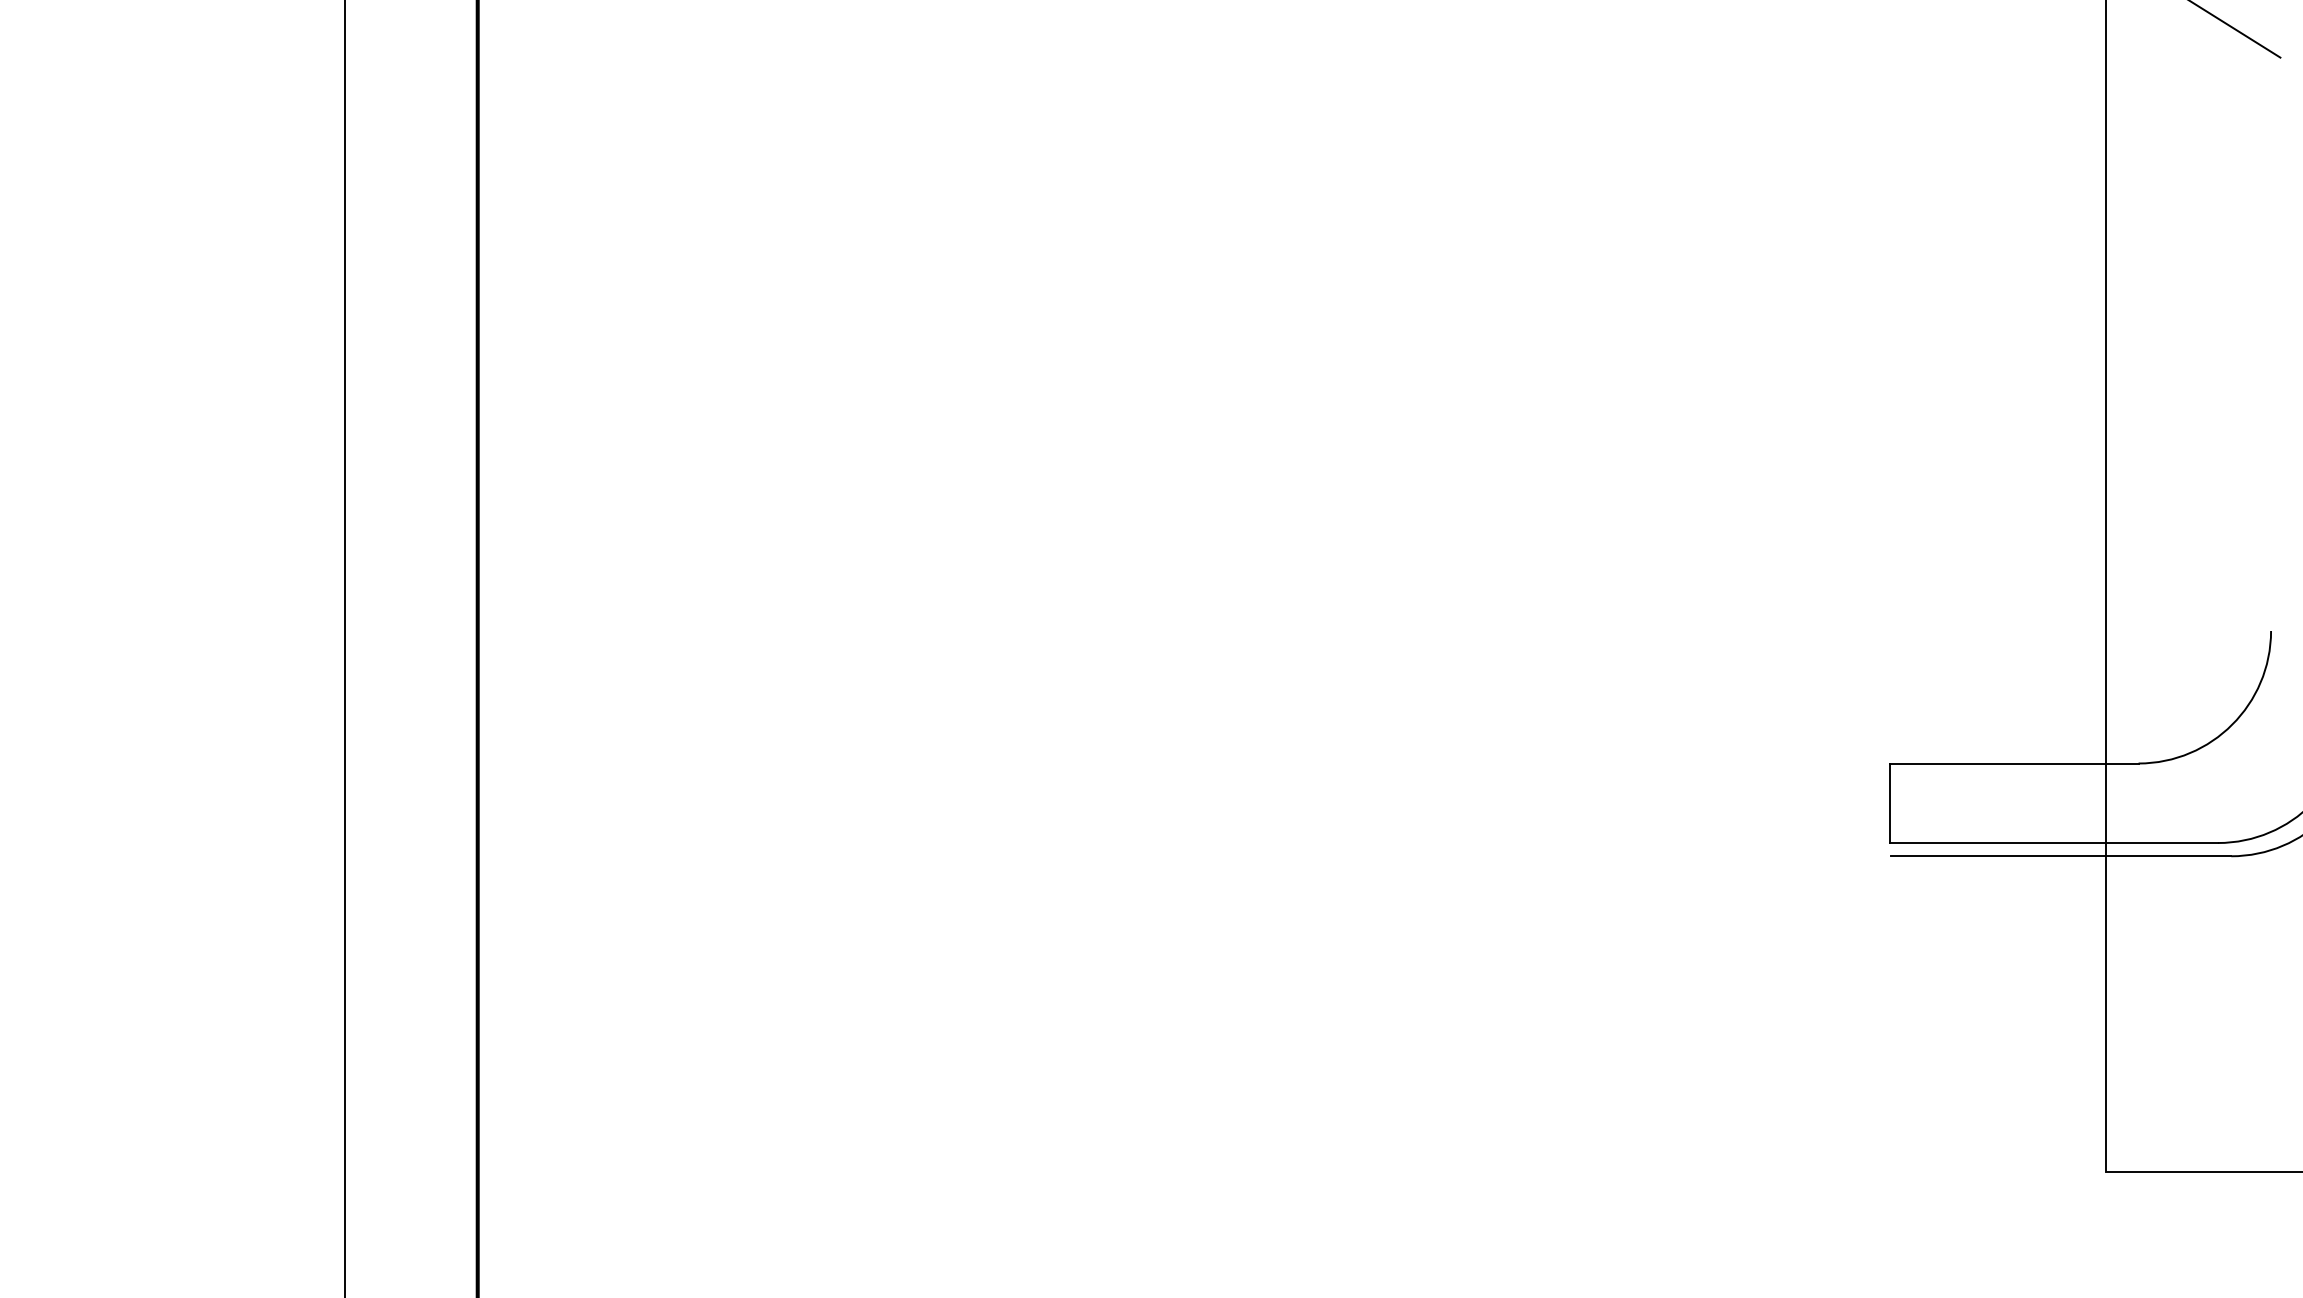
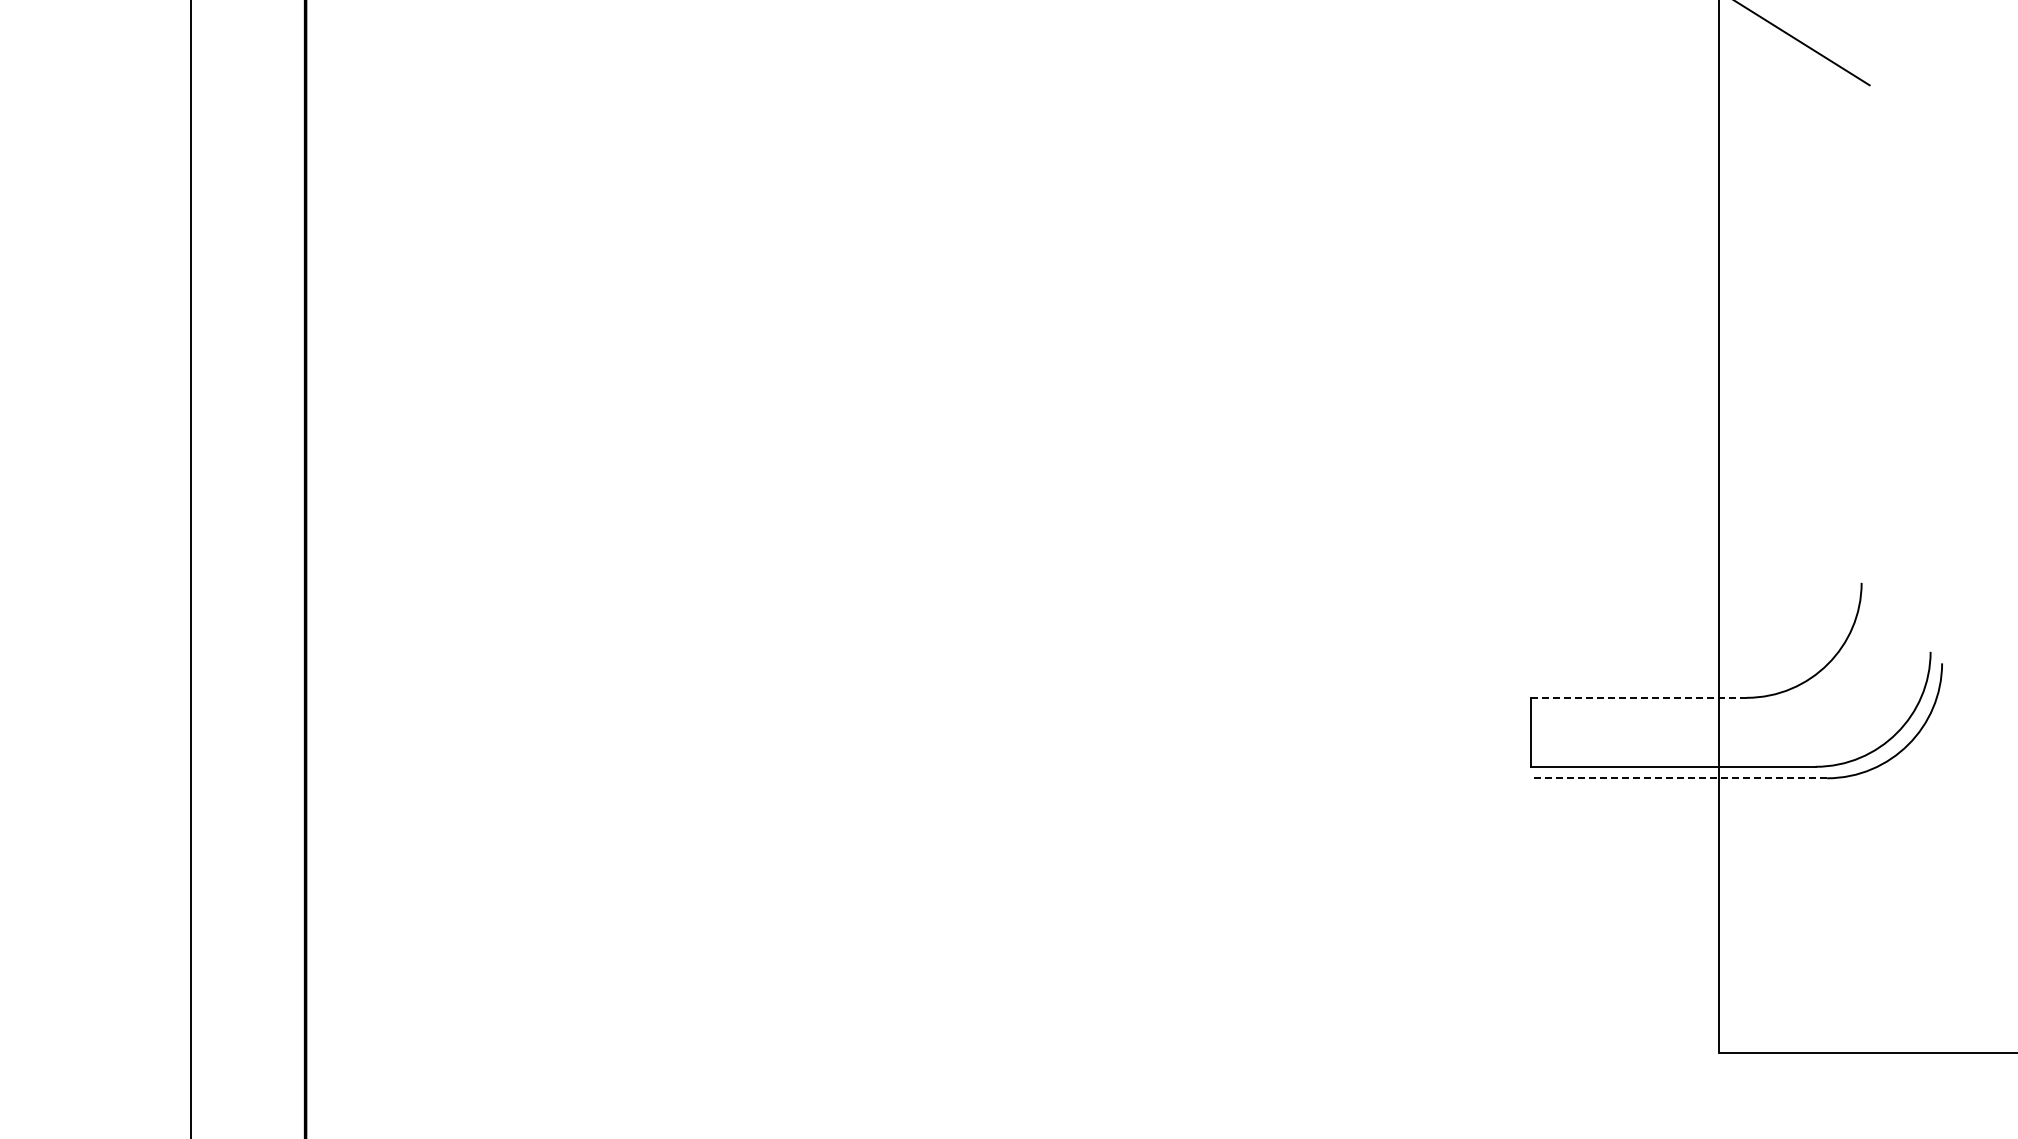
line: (2013, 763) -> (1638, 697), solid -> dashed
line: (2061, 856) -> (1679, 778), solid -> dashed

